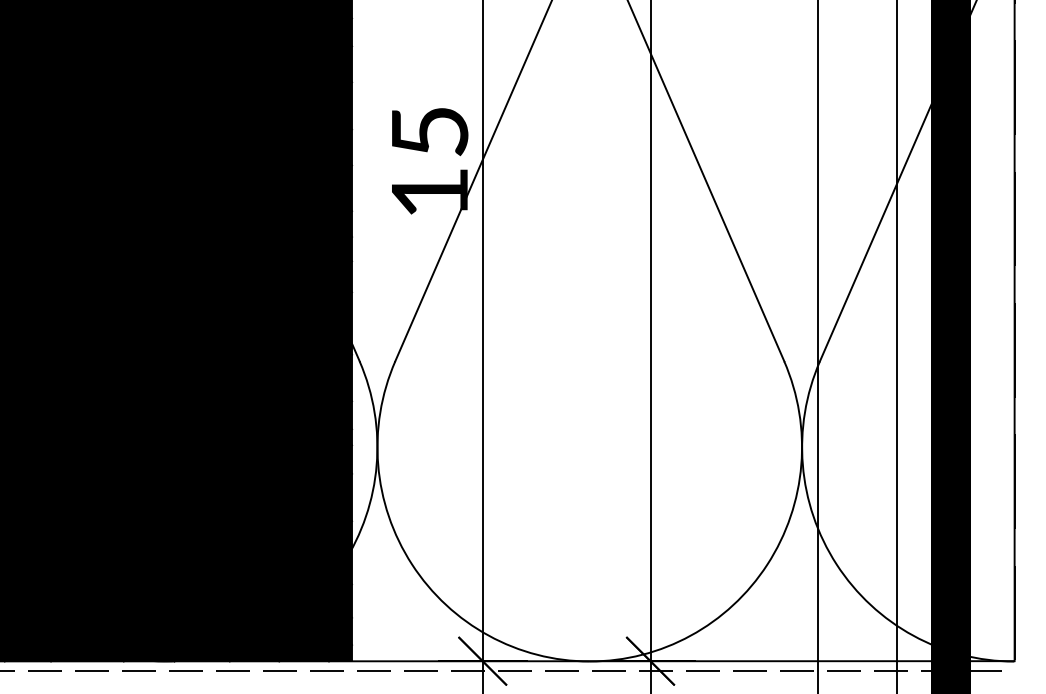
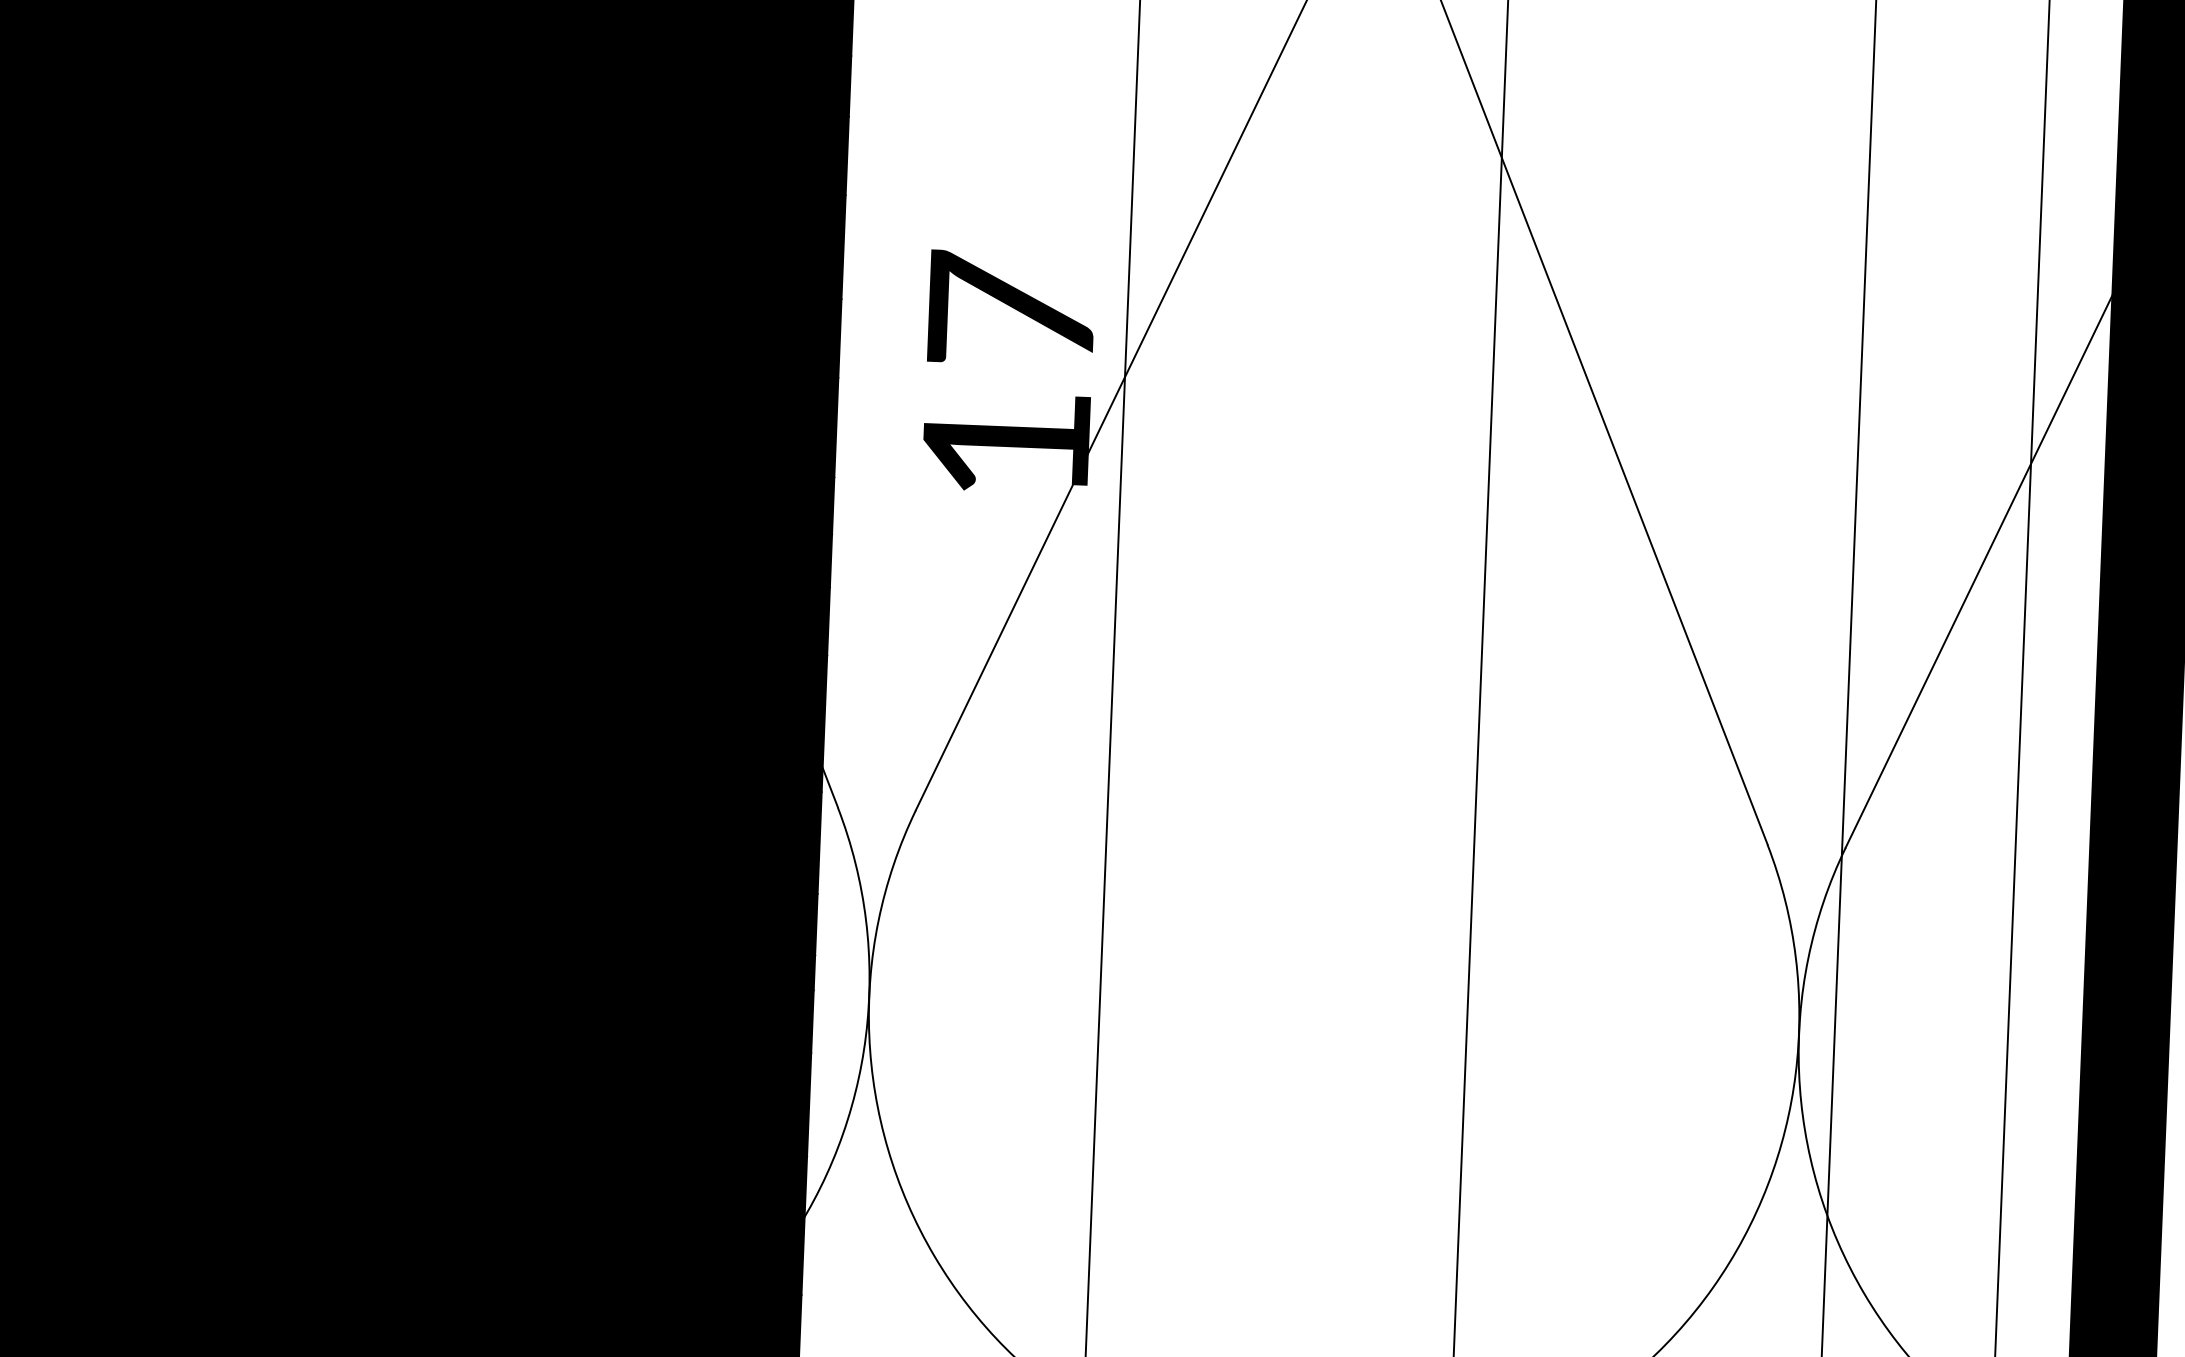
text: (430, 130) -> (1013, 307), 15 -> 17

